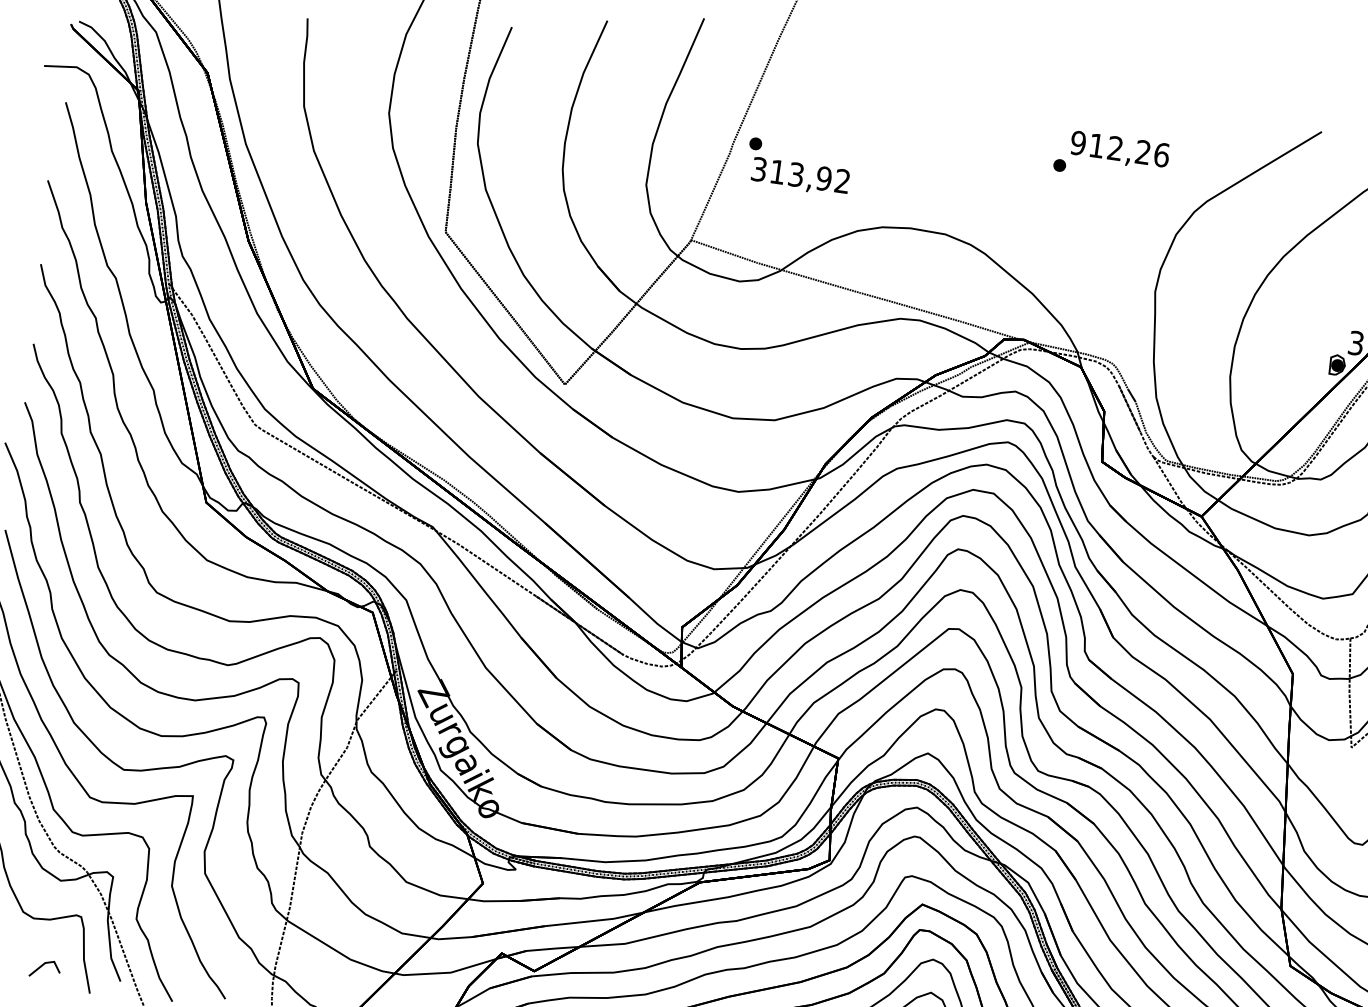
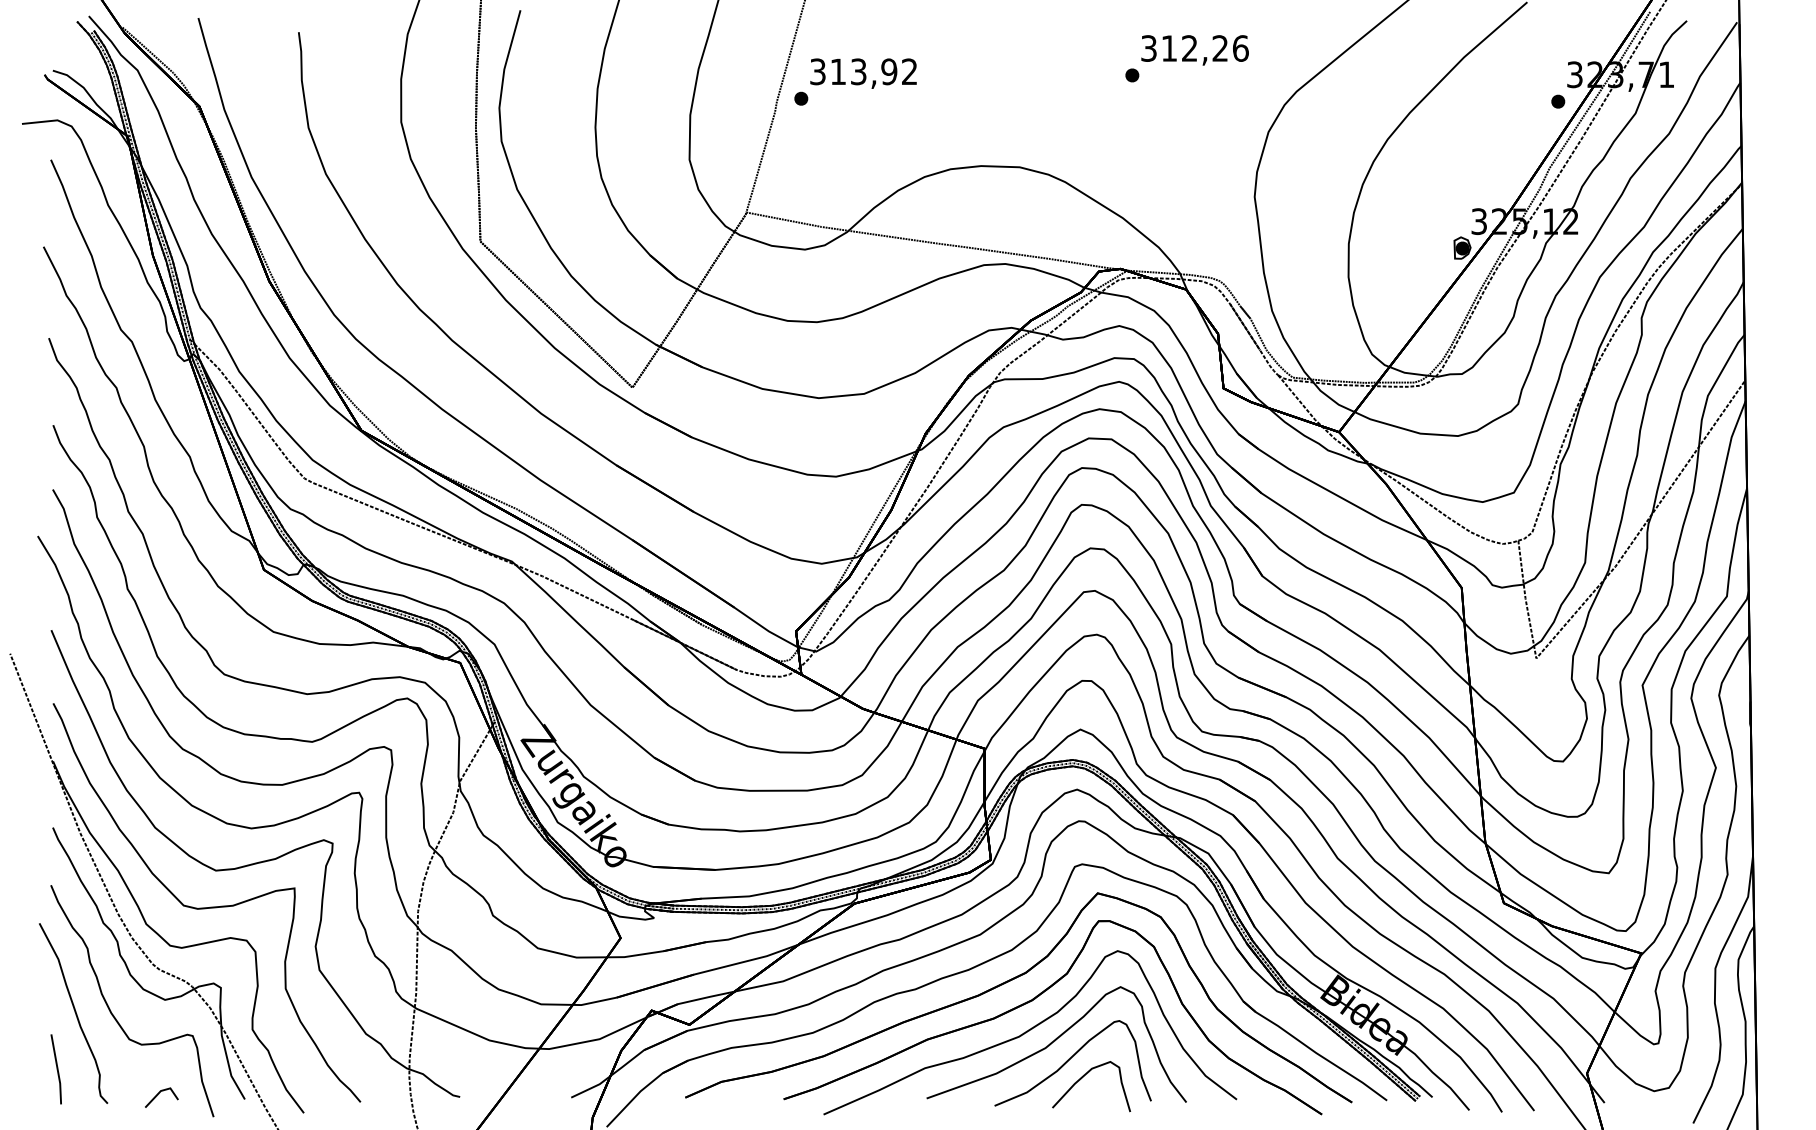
text: (1077, 143) -> (1148, 48), 912,26 -> 312,26
text: (800, 176) -> (863, 73), moved

